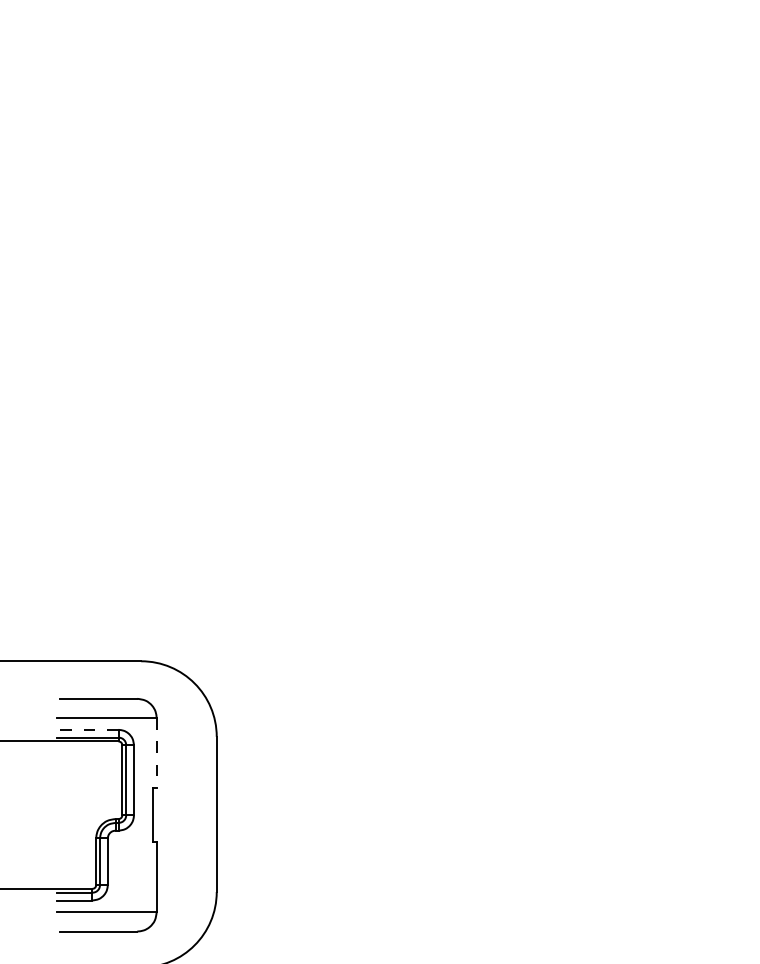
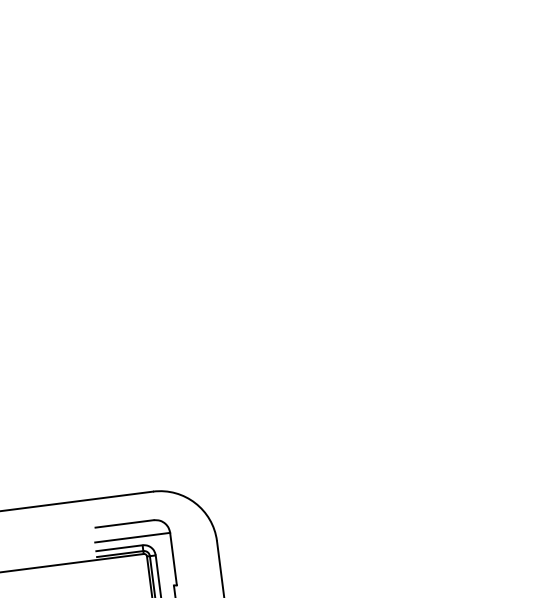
line: (87, 729) -> (119, 548), dashed -> solid
line: (156, 753) -> (173, 559), dashed -> solid

